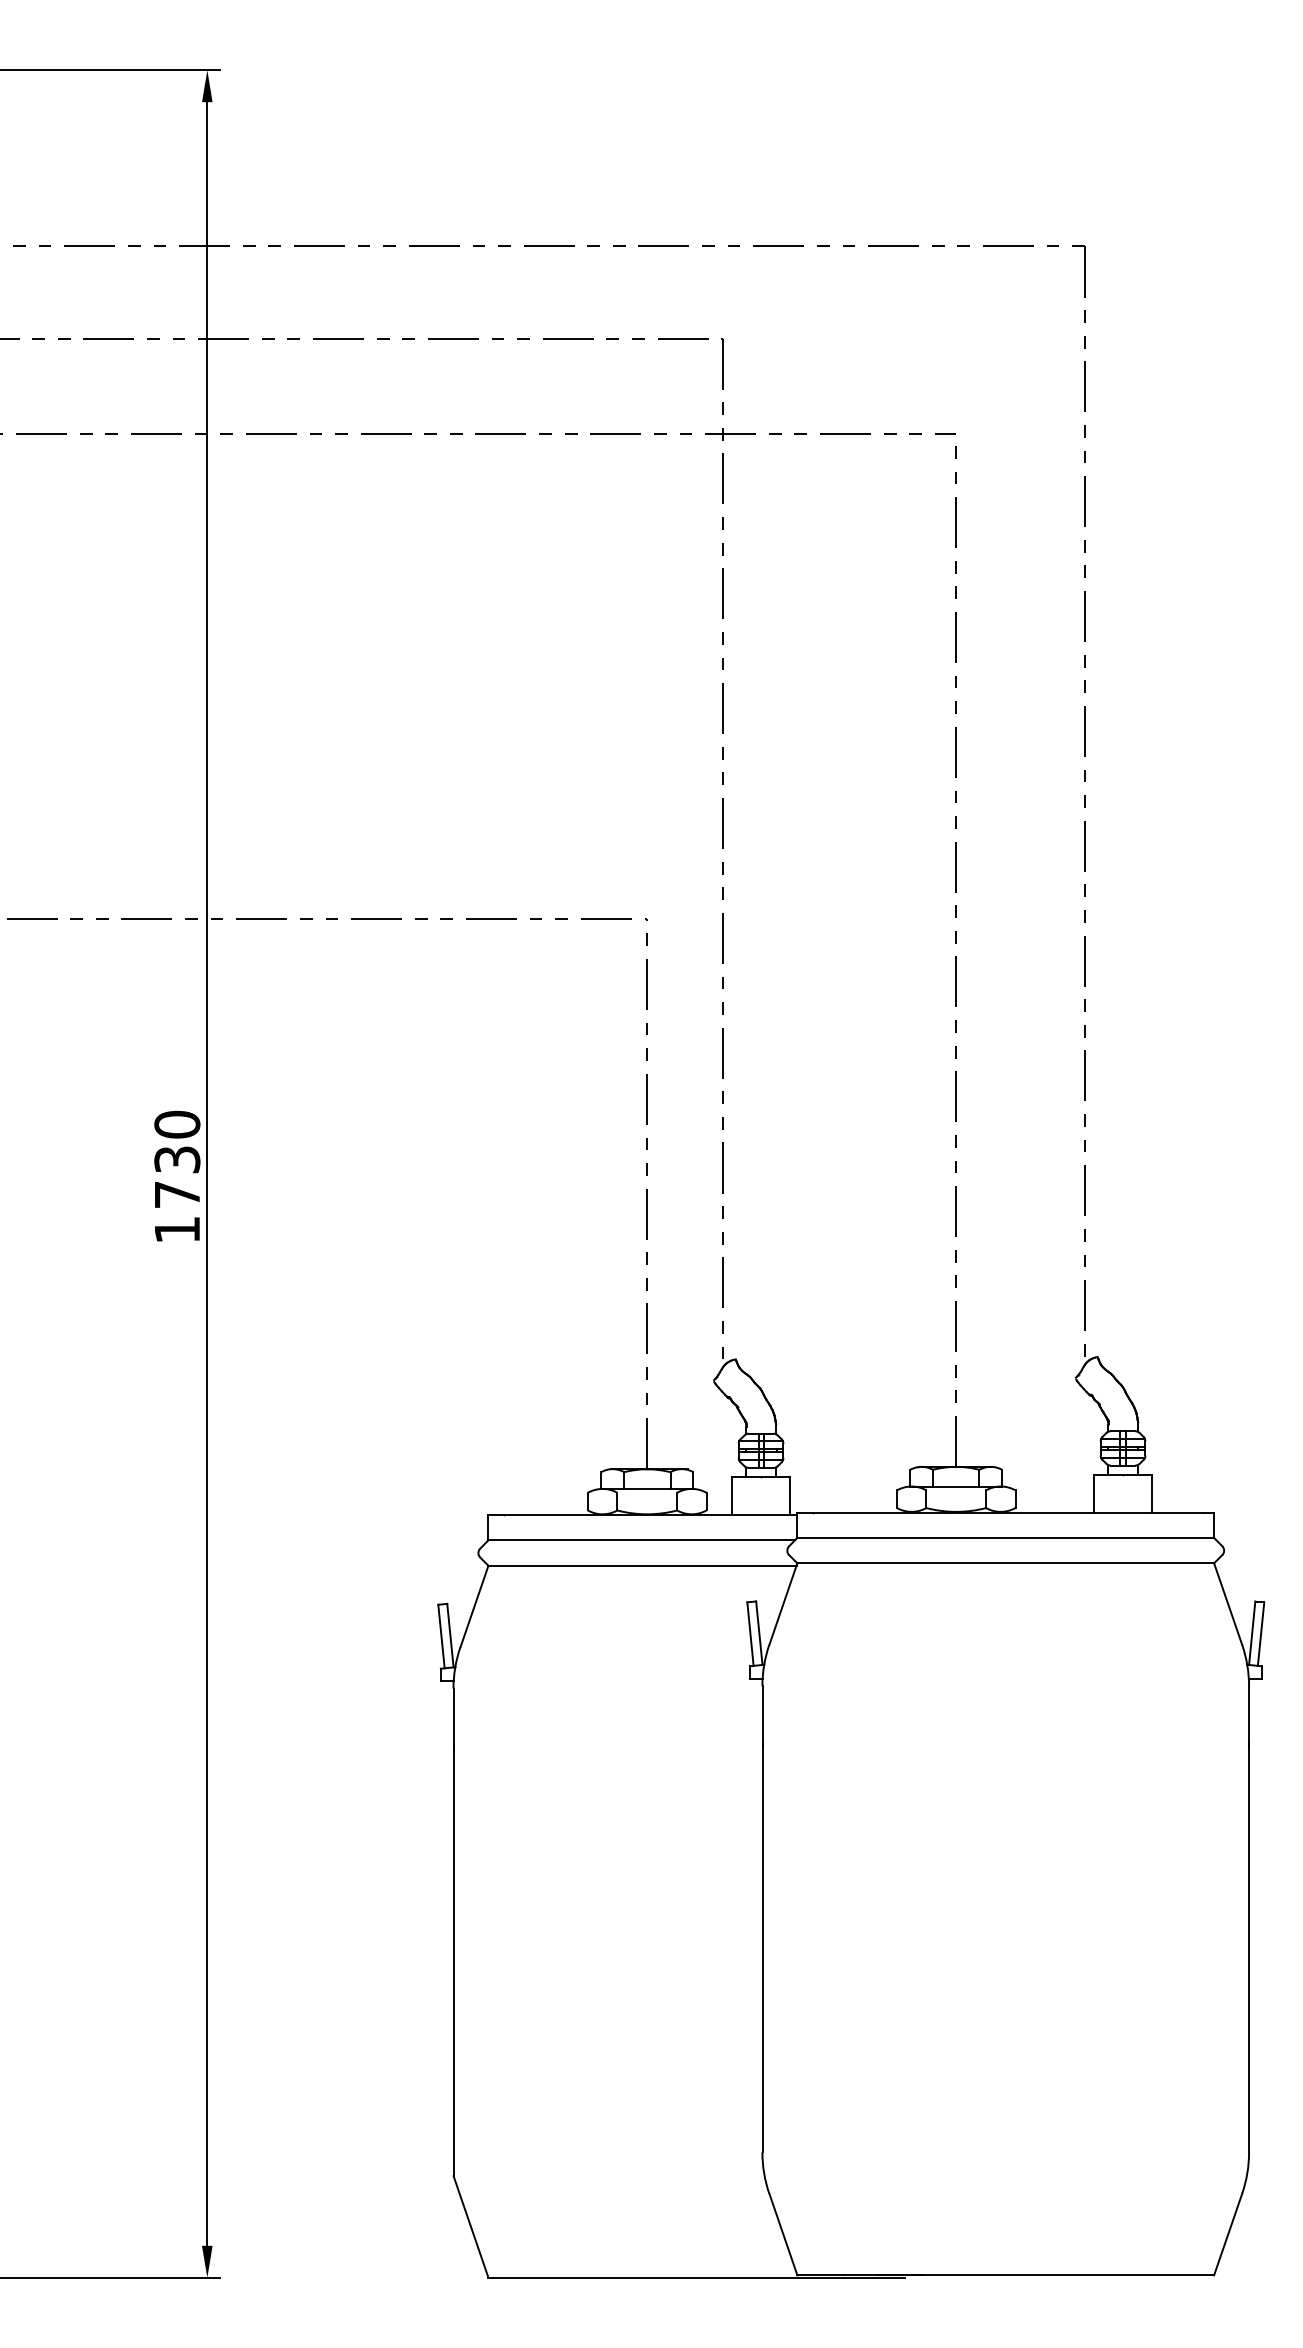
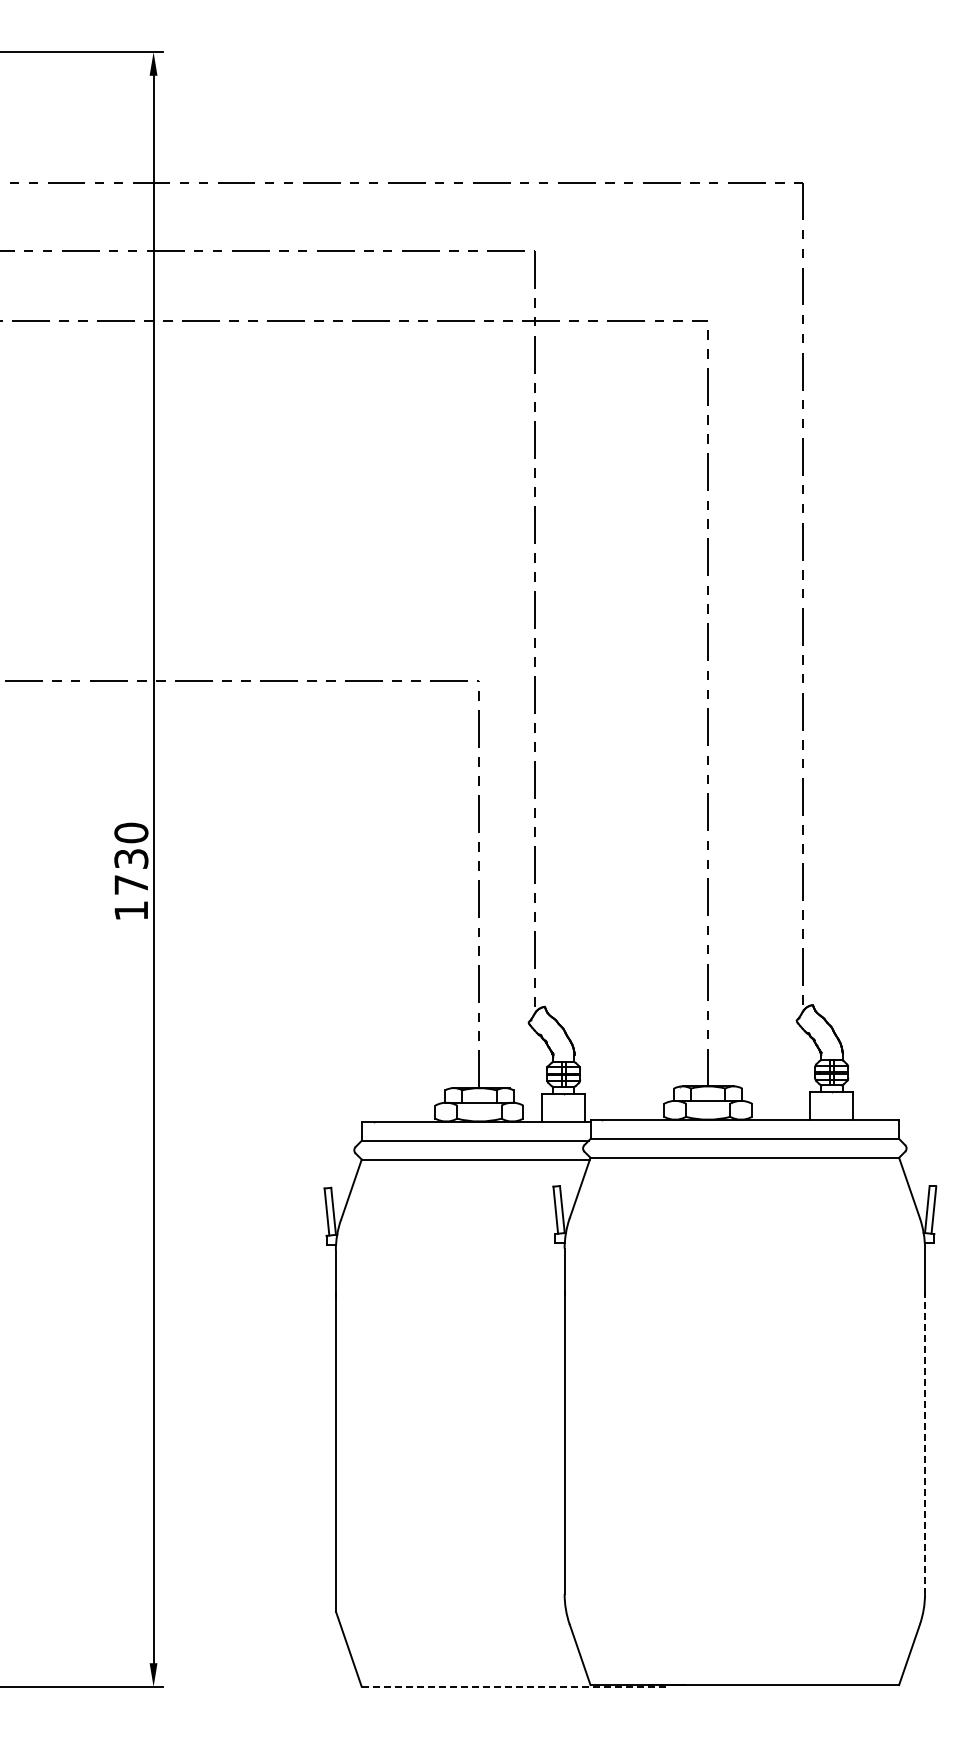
line: (1249, 1947) -> (925, 1442), solid -> dashed
line: (697, 2277) -> (516, 1686), solid -> dashed

